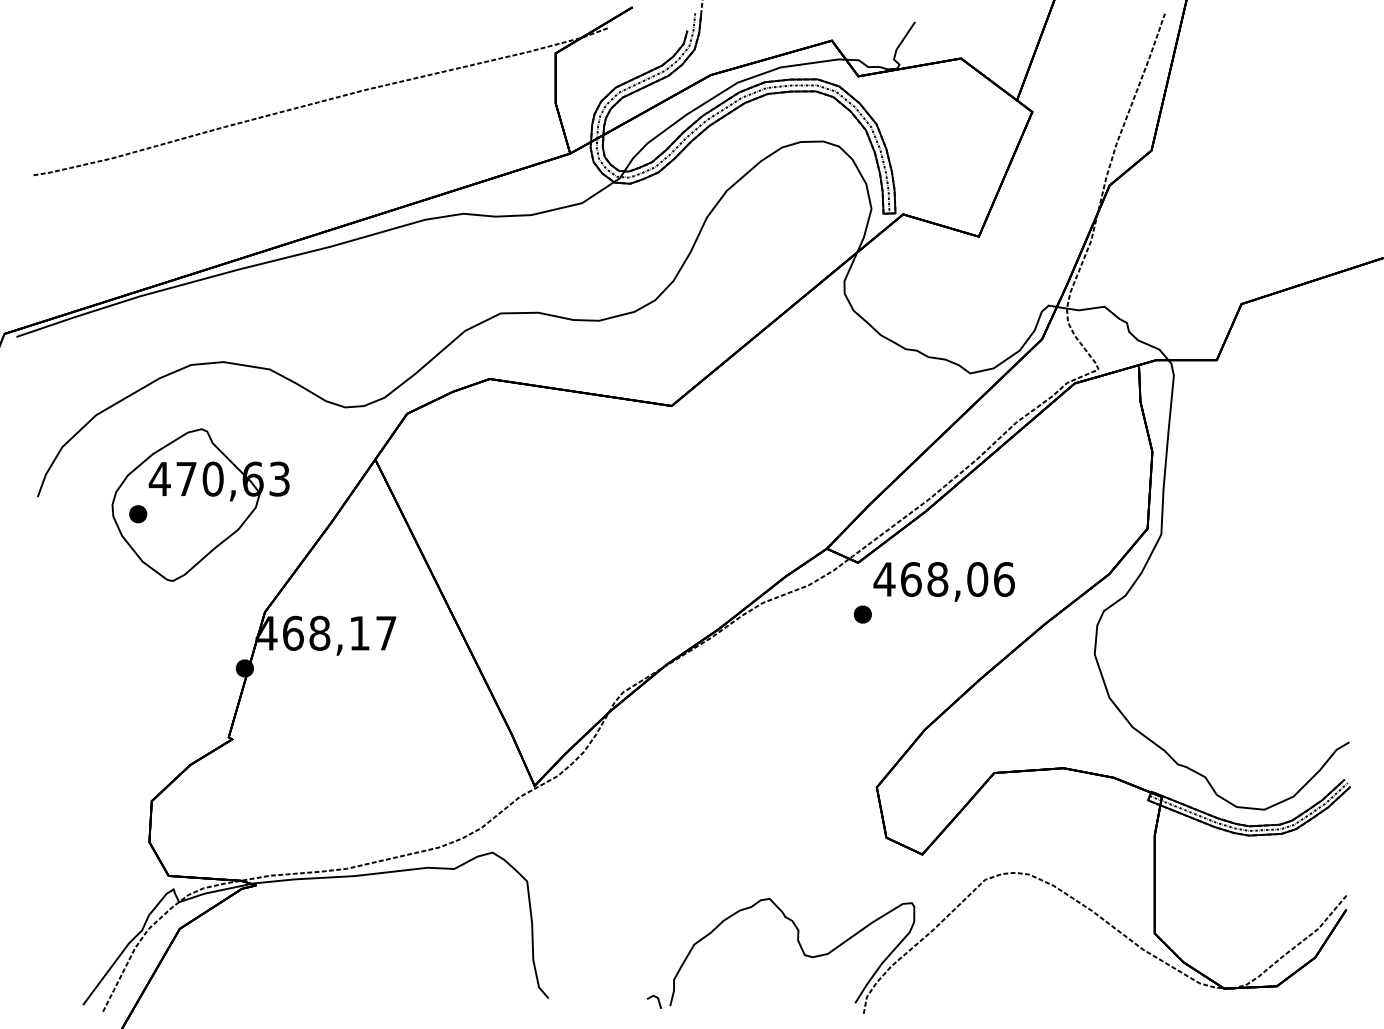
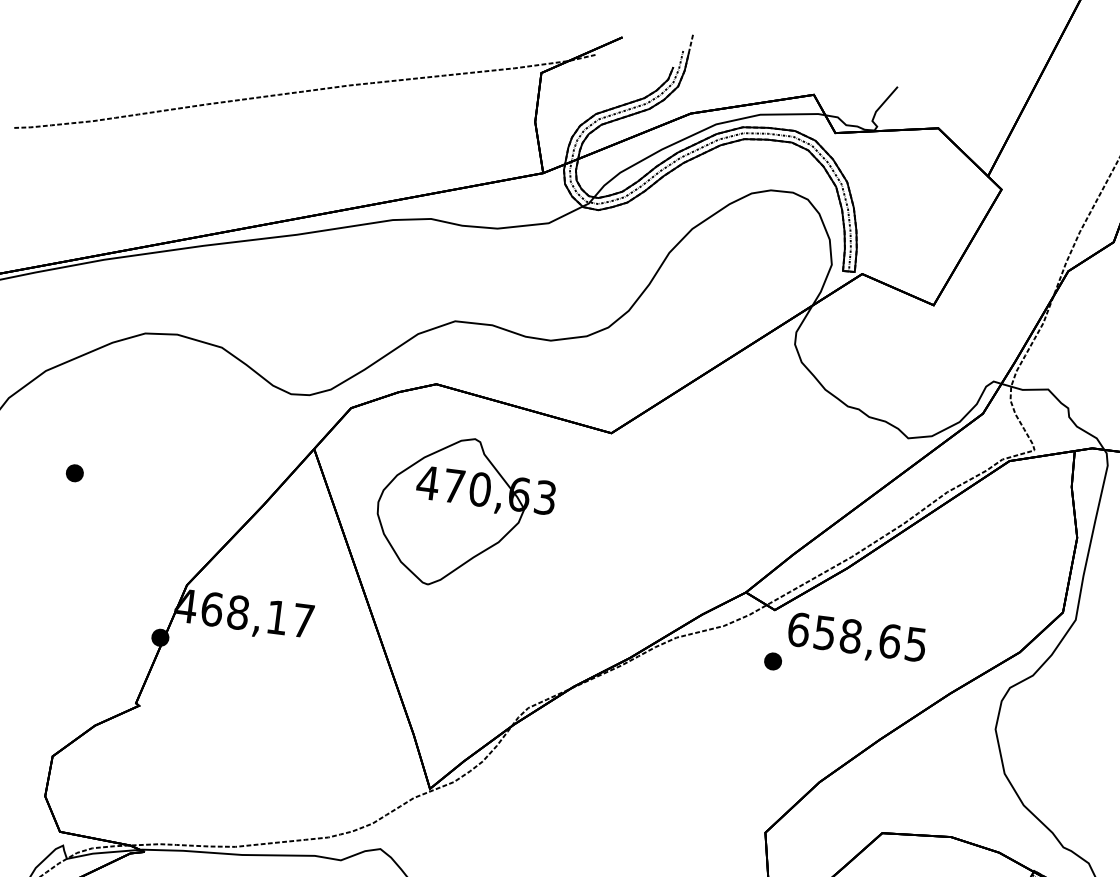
part: (200, 504) -> (464, 512), moved
text: (943, 579) -> (856, 637), 468,06 -> 658,65

